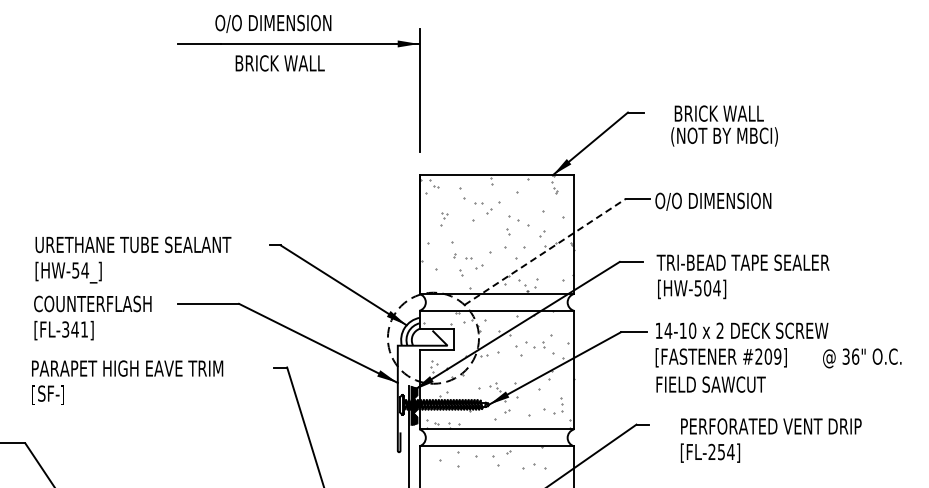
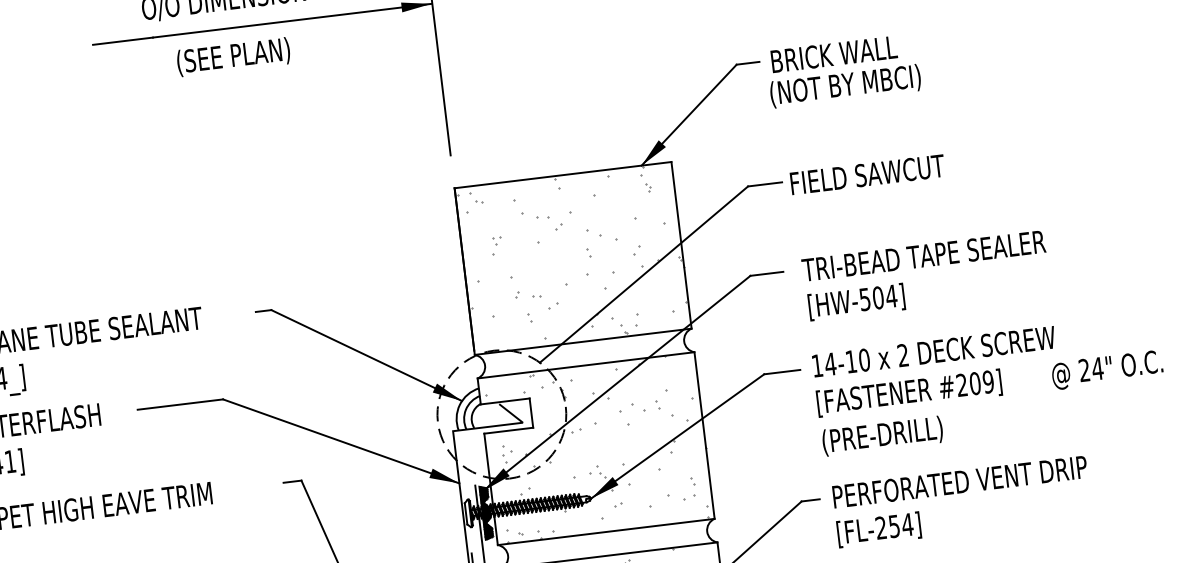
text: (279, 64) -> (239, 56), BRICK WALL -> (SEE PLAN)
text: (724, 125) -> (843, 70), moved
text: (713, 201) -> (871, 175), O/O DIMENSION -> FIELD SAWCUT
line: (545, 251) -> (644, 273), dashed -> solid
text: (850, 356) -> (1090, 369), 36" -> 24"
text: (710, 385) -> (898, 433), FIELD SAWCUT -> (PRE-DRILL)
text: (770, 440) -> (961, 501), moved

